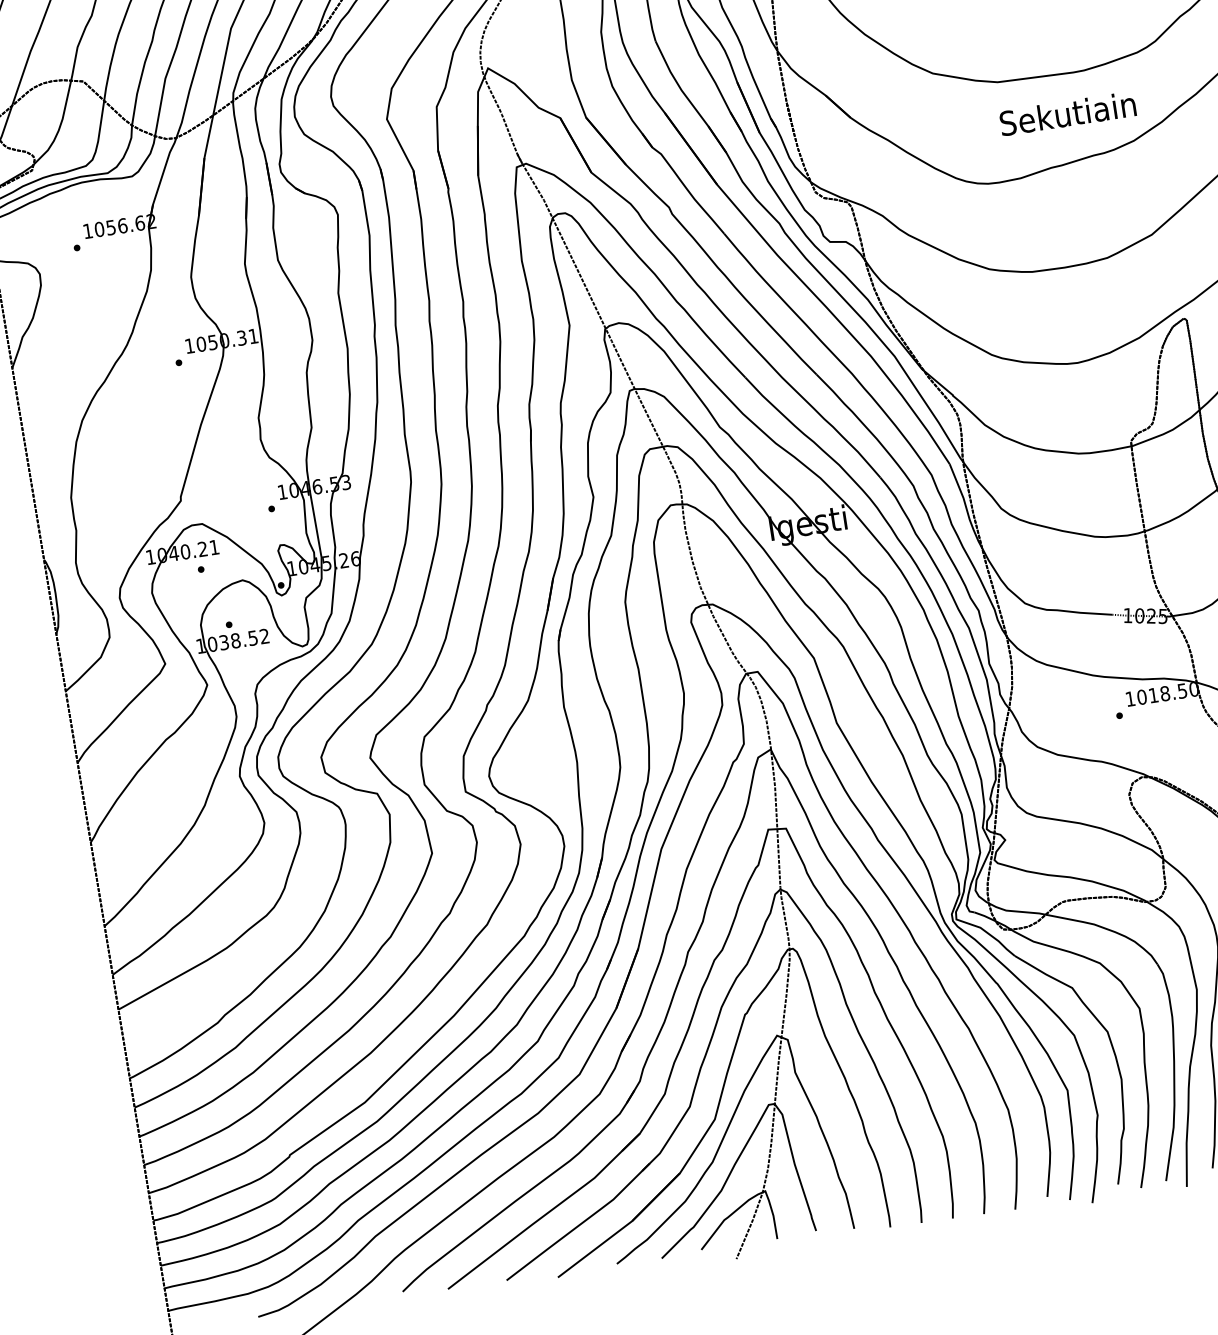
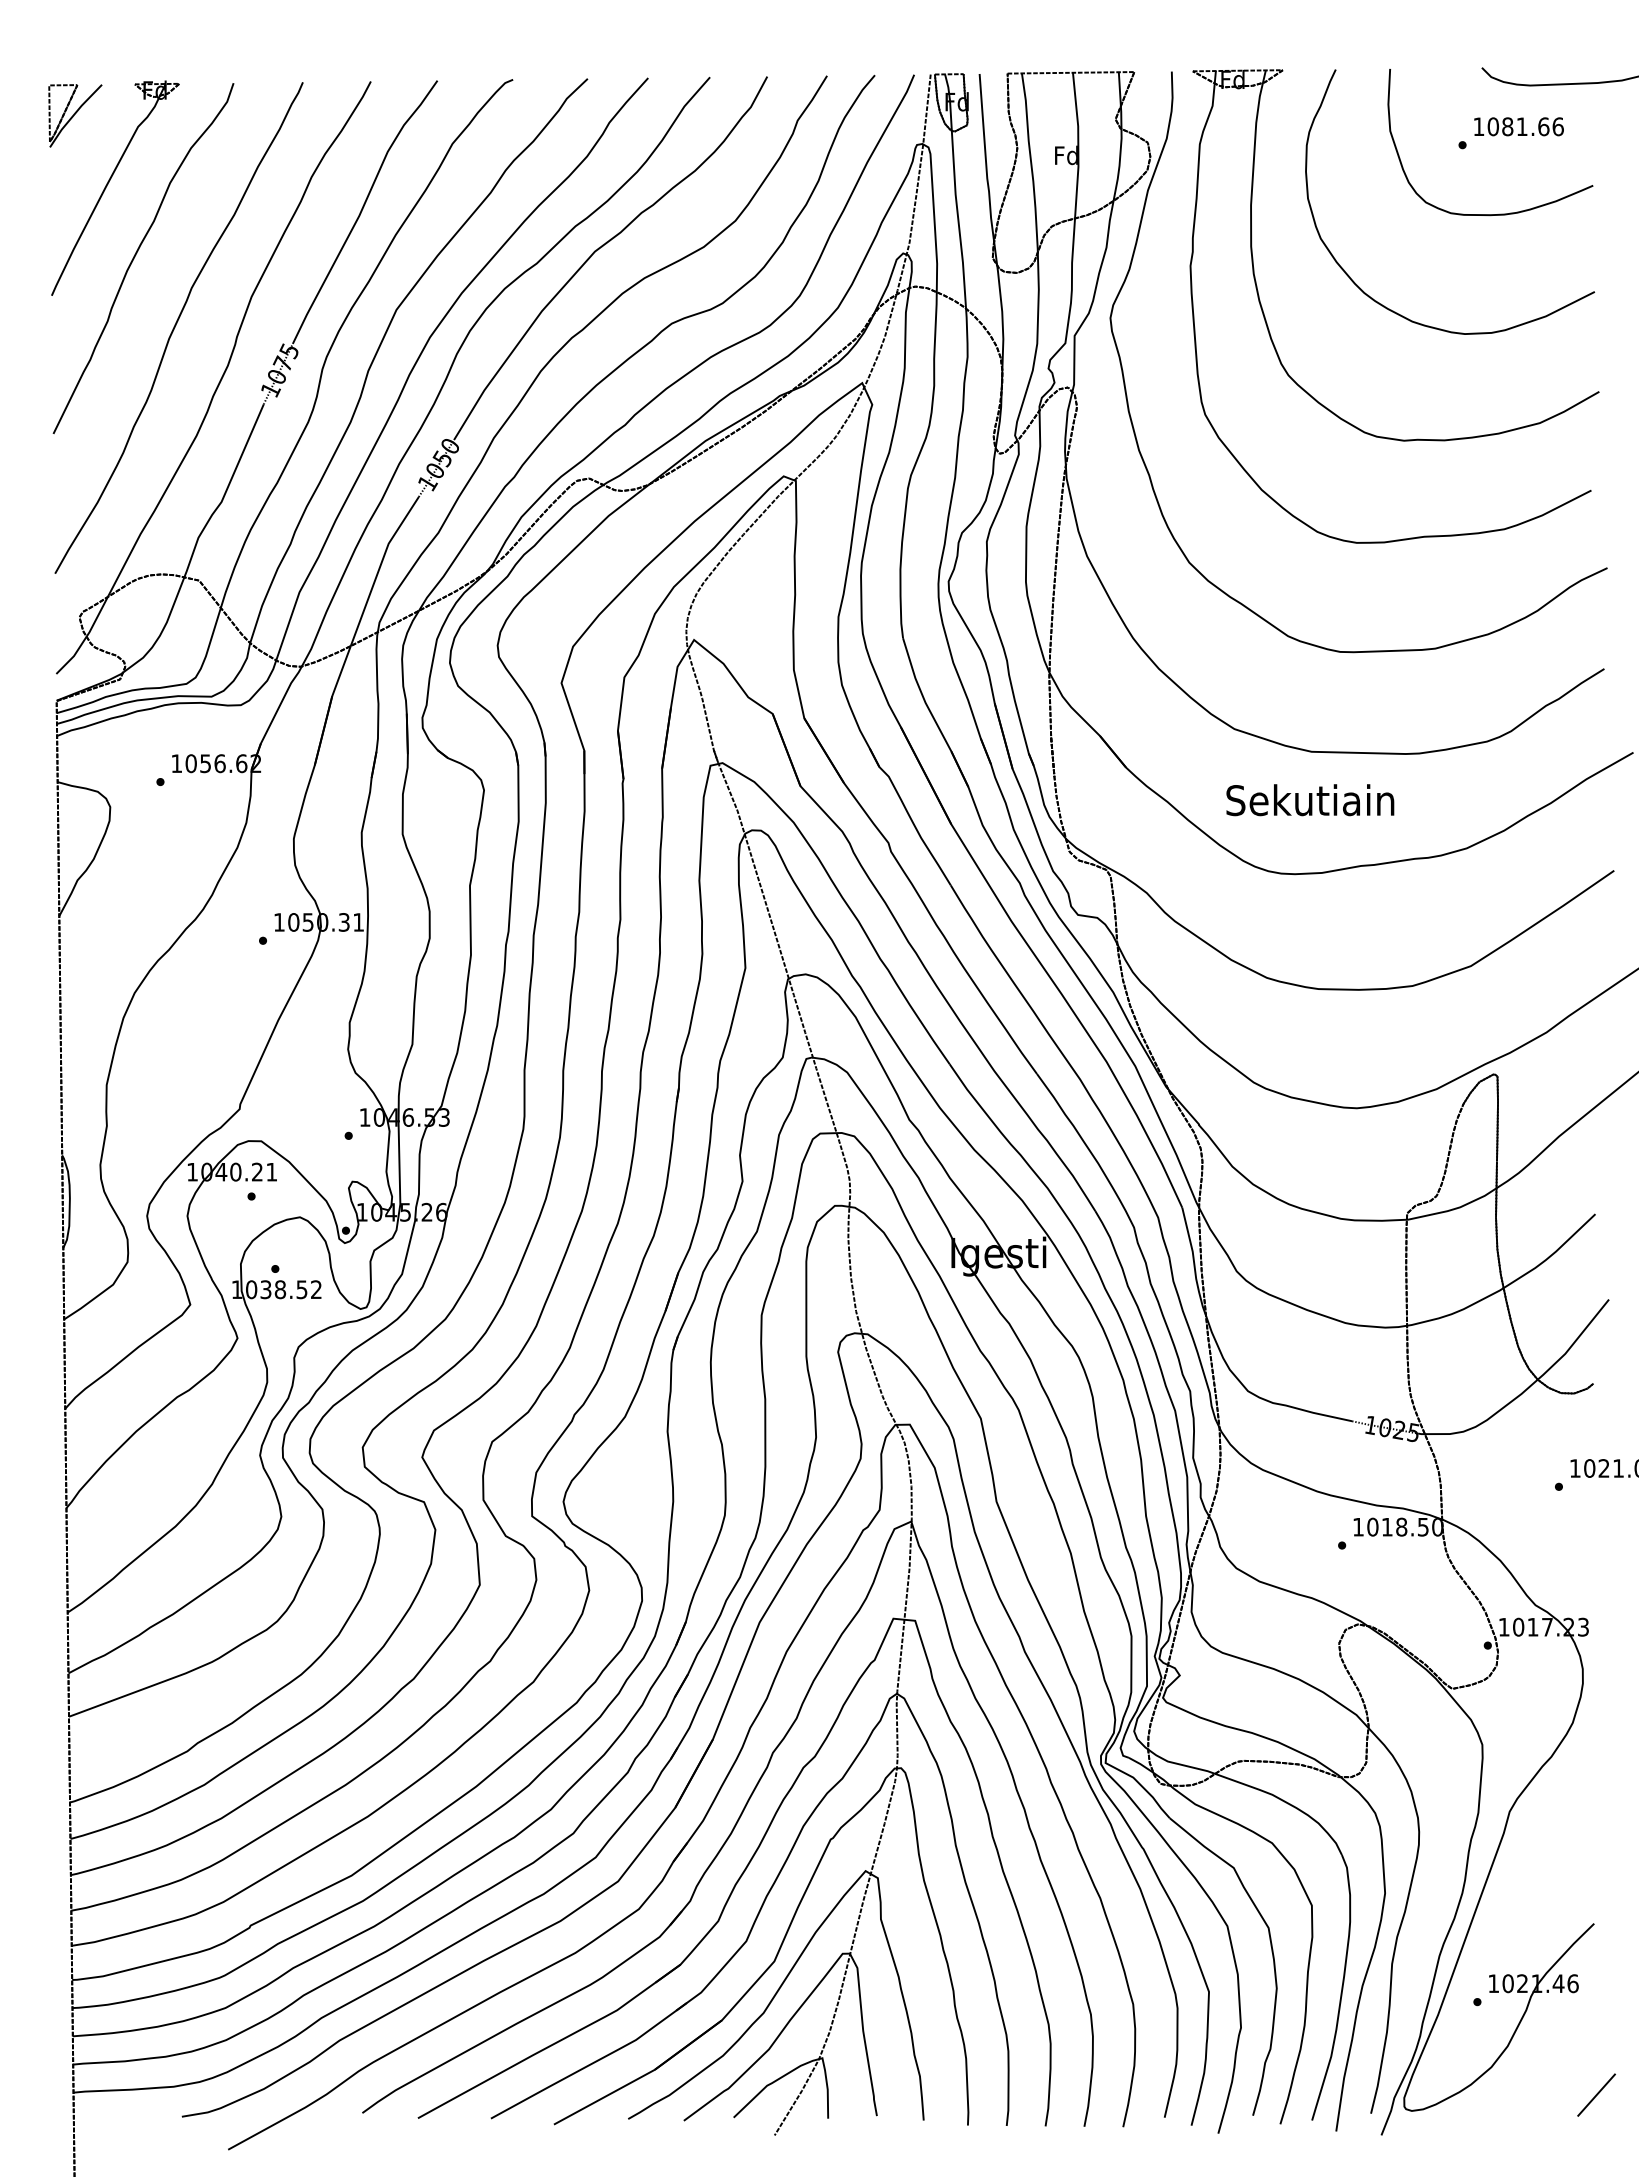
text: (1068, 113) -> (1310, 800), moved

